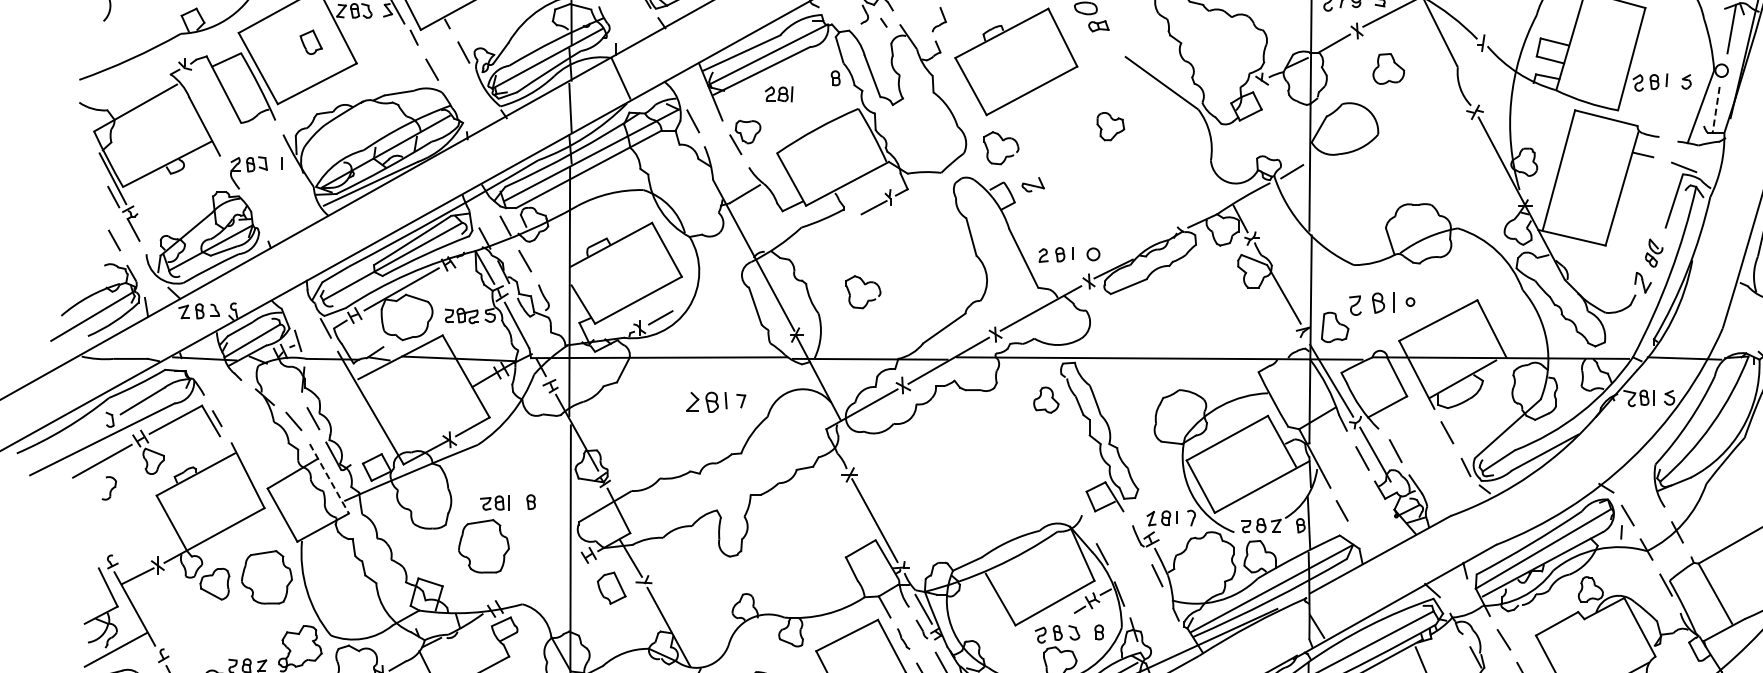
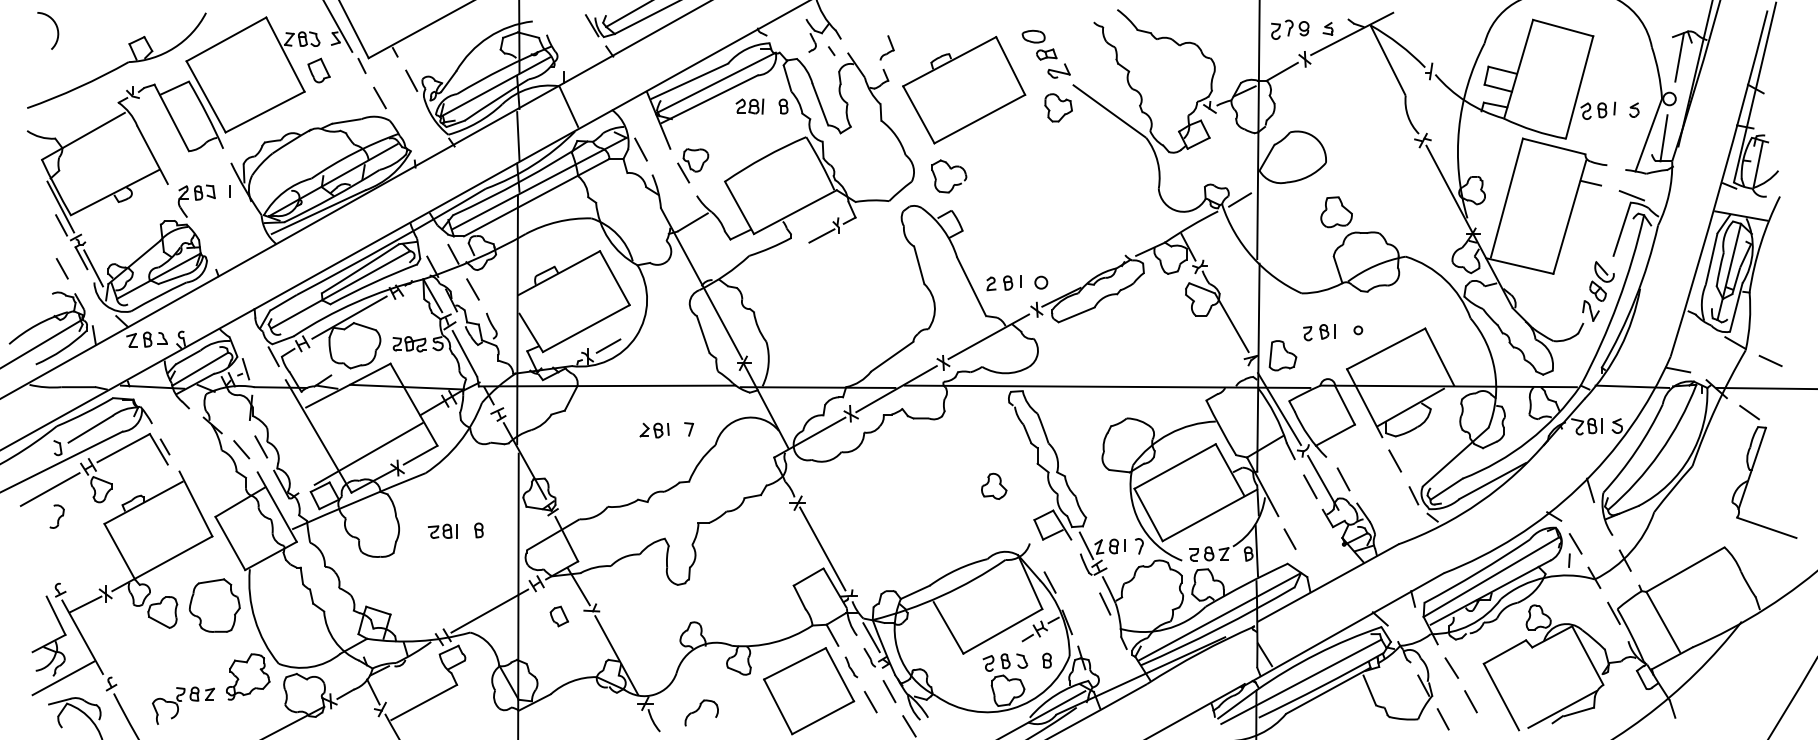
part: (310, 42) -> (318, 70), moved
part: (1388, 69) -> (1336, 212), moved
part: (778, 94) -> (749, 106), moved
line: (1715, 110) -> (1663, 138), dashed -> solid
part: (1110, 126) -> (1058, 107), moved
part: (1032, 184) -> (1058, 70), moved
line: (145, 240) -> (93, 268), added
part: (1653, 253) -> (1601, 281), size x1.43
part: (864, 285) -> (812, 313), removed
part: (1371, 304) -> (1319, 332), size x0.71
line: (1729, 341) -> (1677, 369), added
part: (1046, 399) -> (994, 485), moved
part: (706, 402) -> (654, 430), size x0.71
line: (420, 425) -> (368, 453), added
line: (1642, 462) -> (1590, 490), added
line: (329, 479) -> (277, 507), dashed -> solid
line: (1138, 517) -> (1086, 545), added
part: (483, 546) -> (431, 574), removed
line: (541, 582) -> (489, 610), added
part: (610, 588) -> (558, 616), size x0.62

